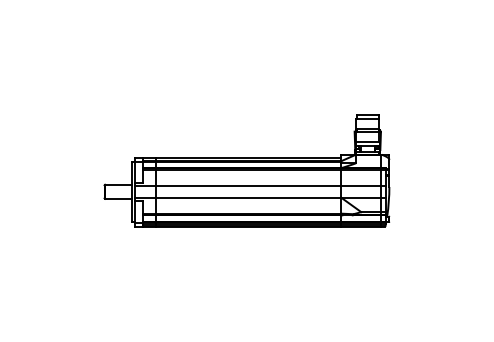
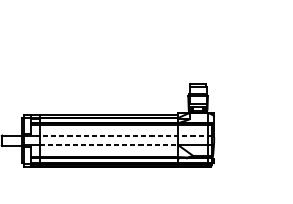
line: (270, 185) -> (125, 136), solid -> dashed
line: (248, 197) -> (109, 145), solid -> dashed

